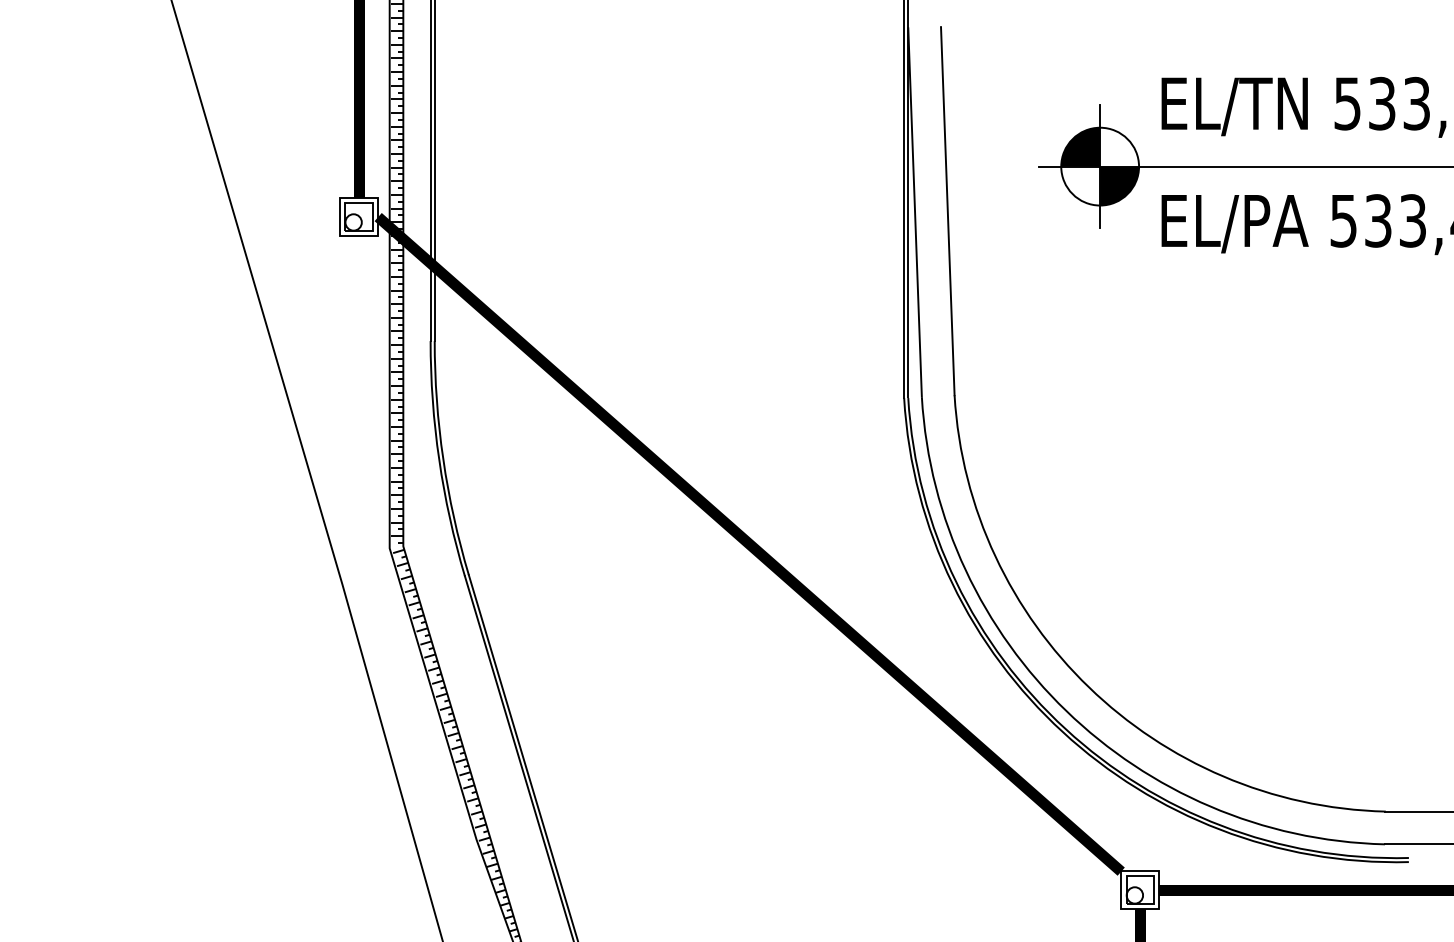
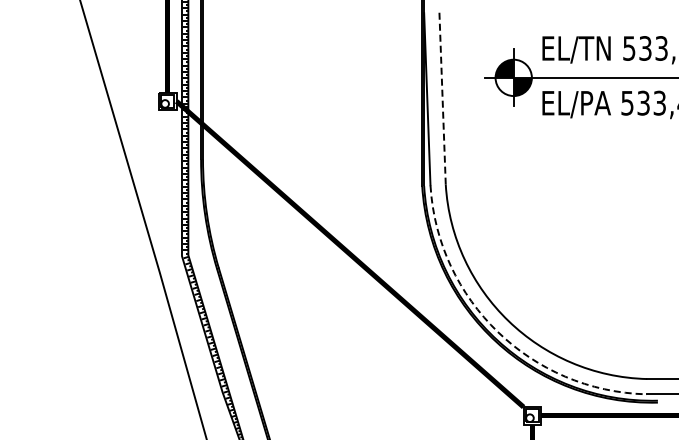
line: (947, 210) -> (442, 98), solid -> dashed
arc: (1065, 711) -> (497, 332), solid -> dashed

